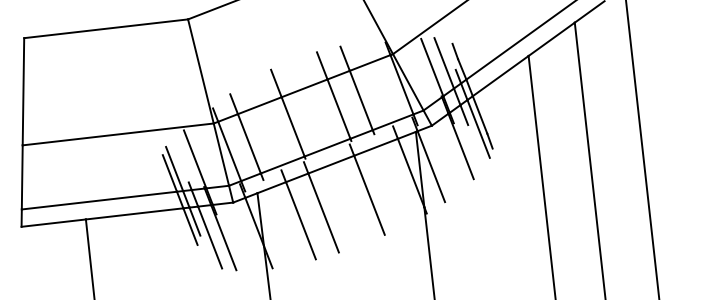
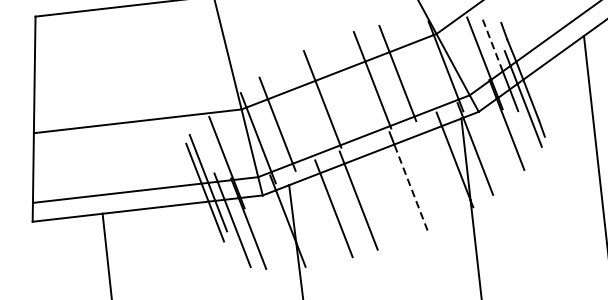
line: (444, 62) -> (492, 43), solid -> dashed
line: (369, 194) -> (410, 186), solid -> dashed

